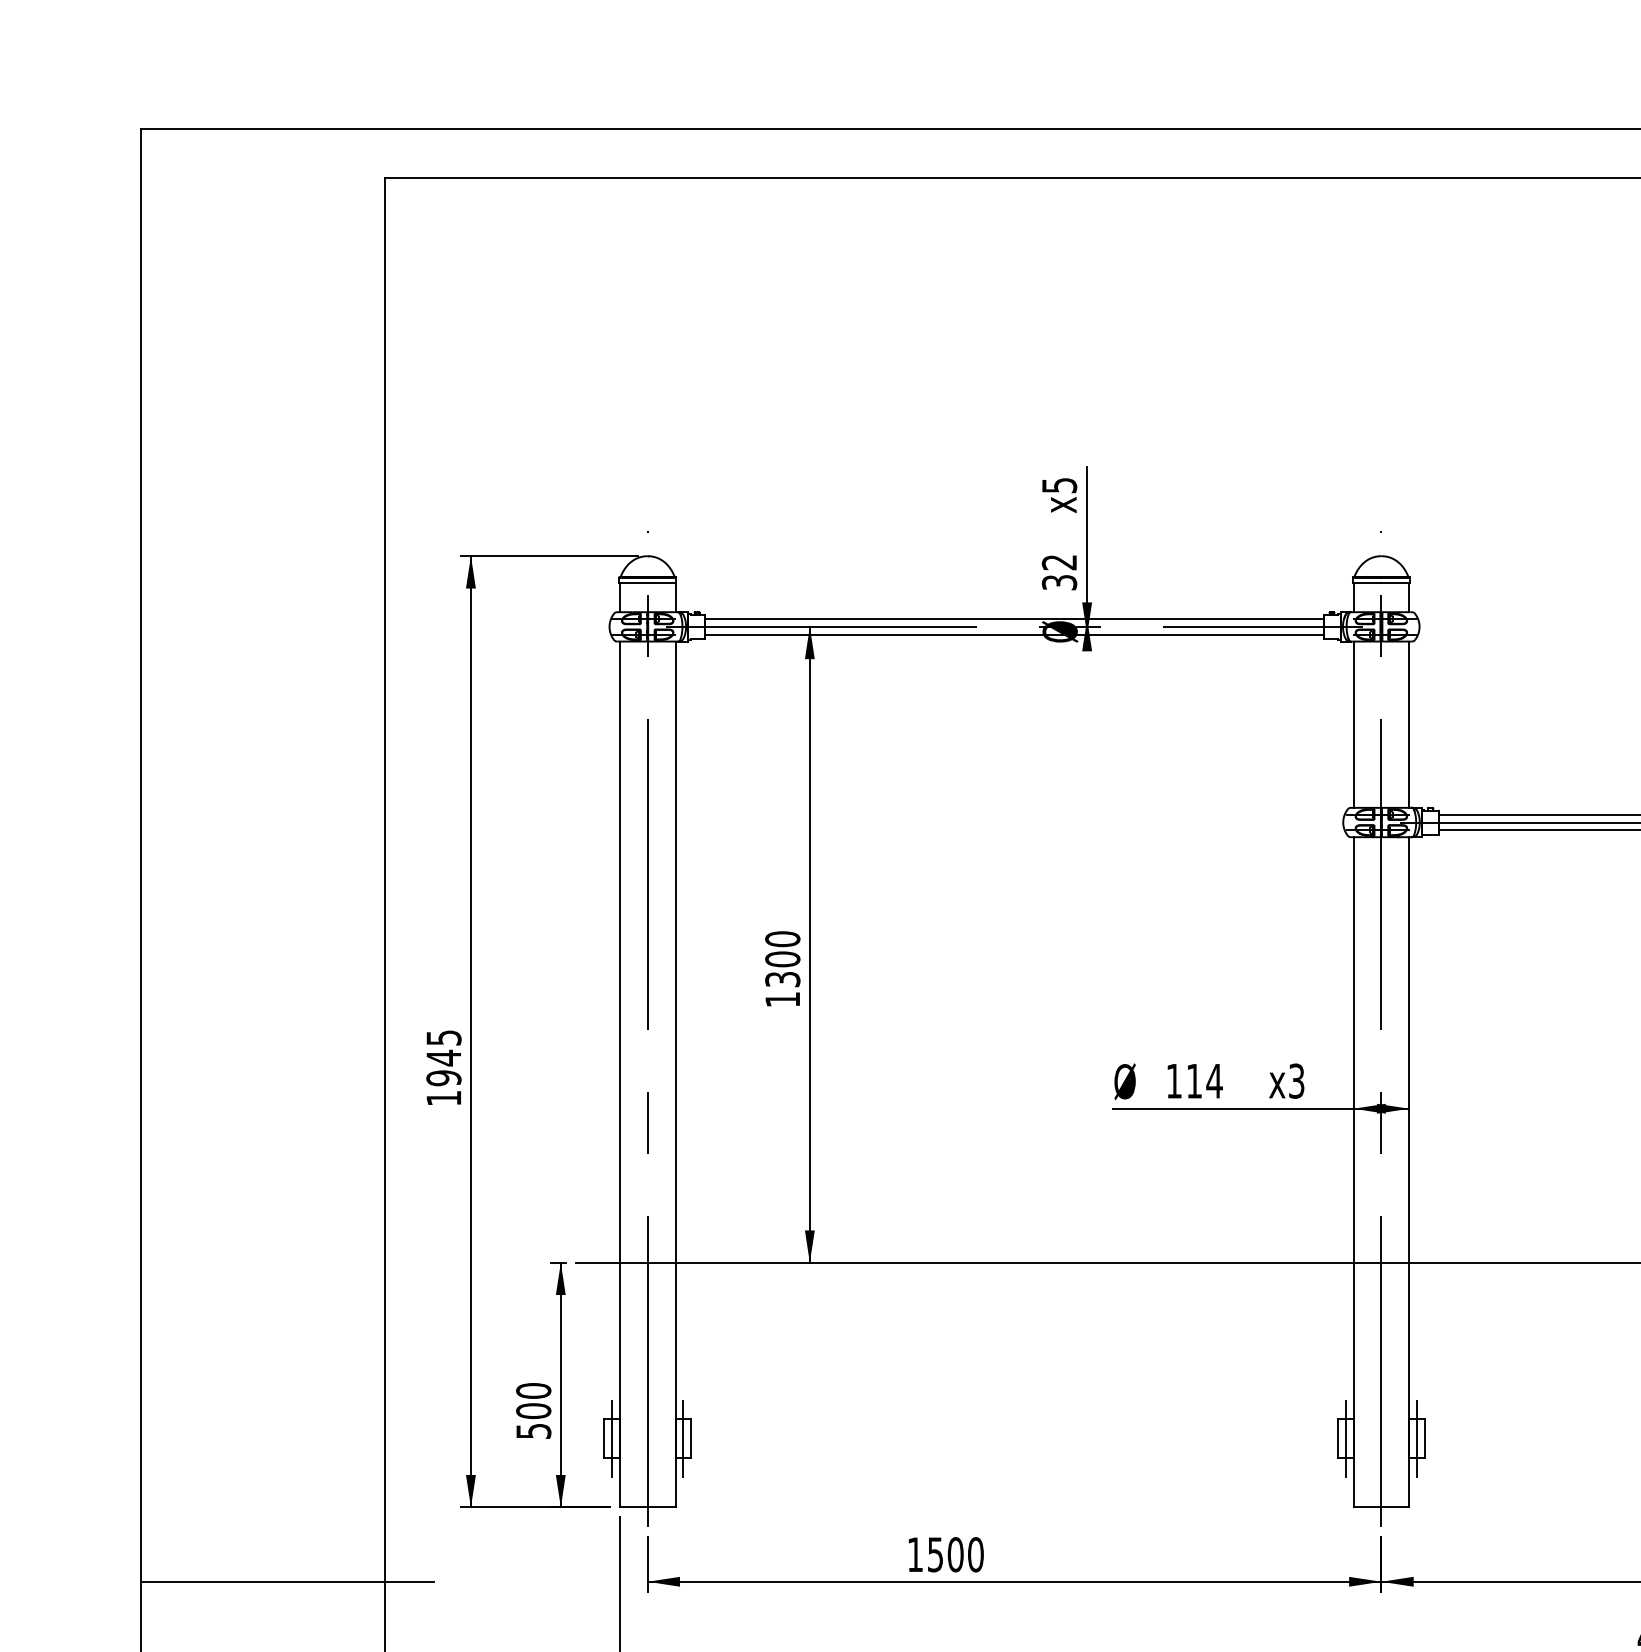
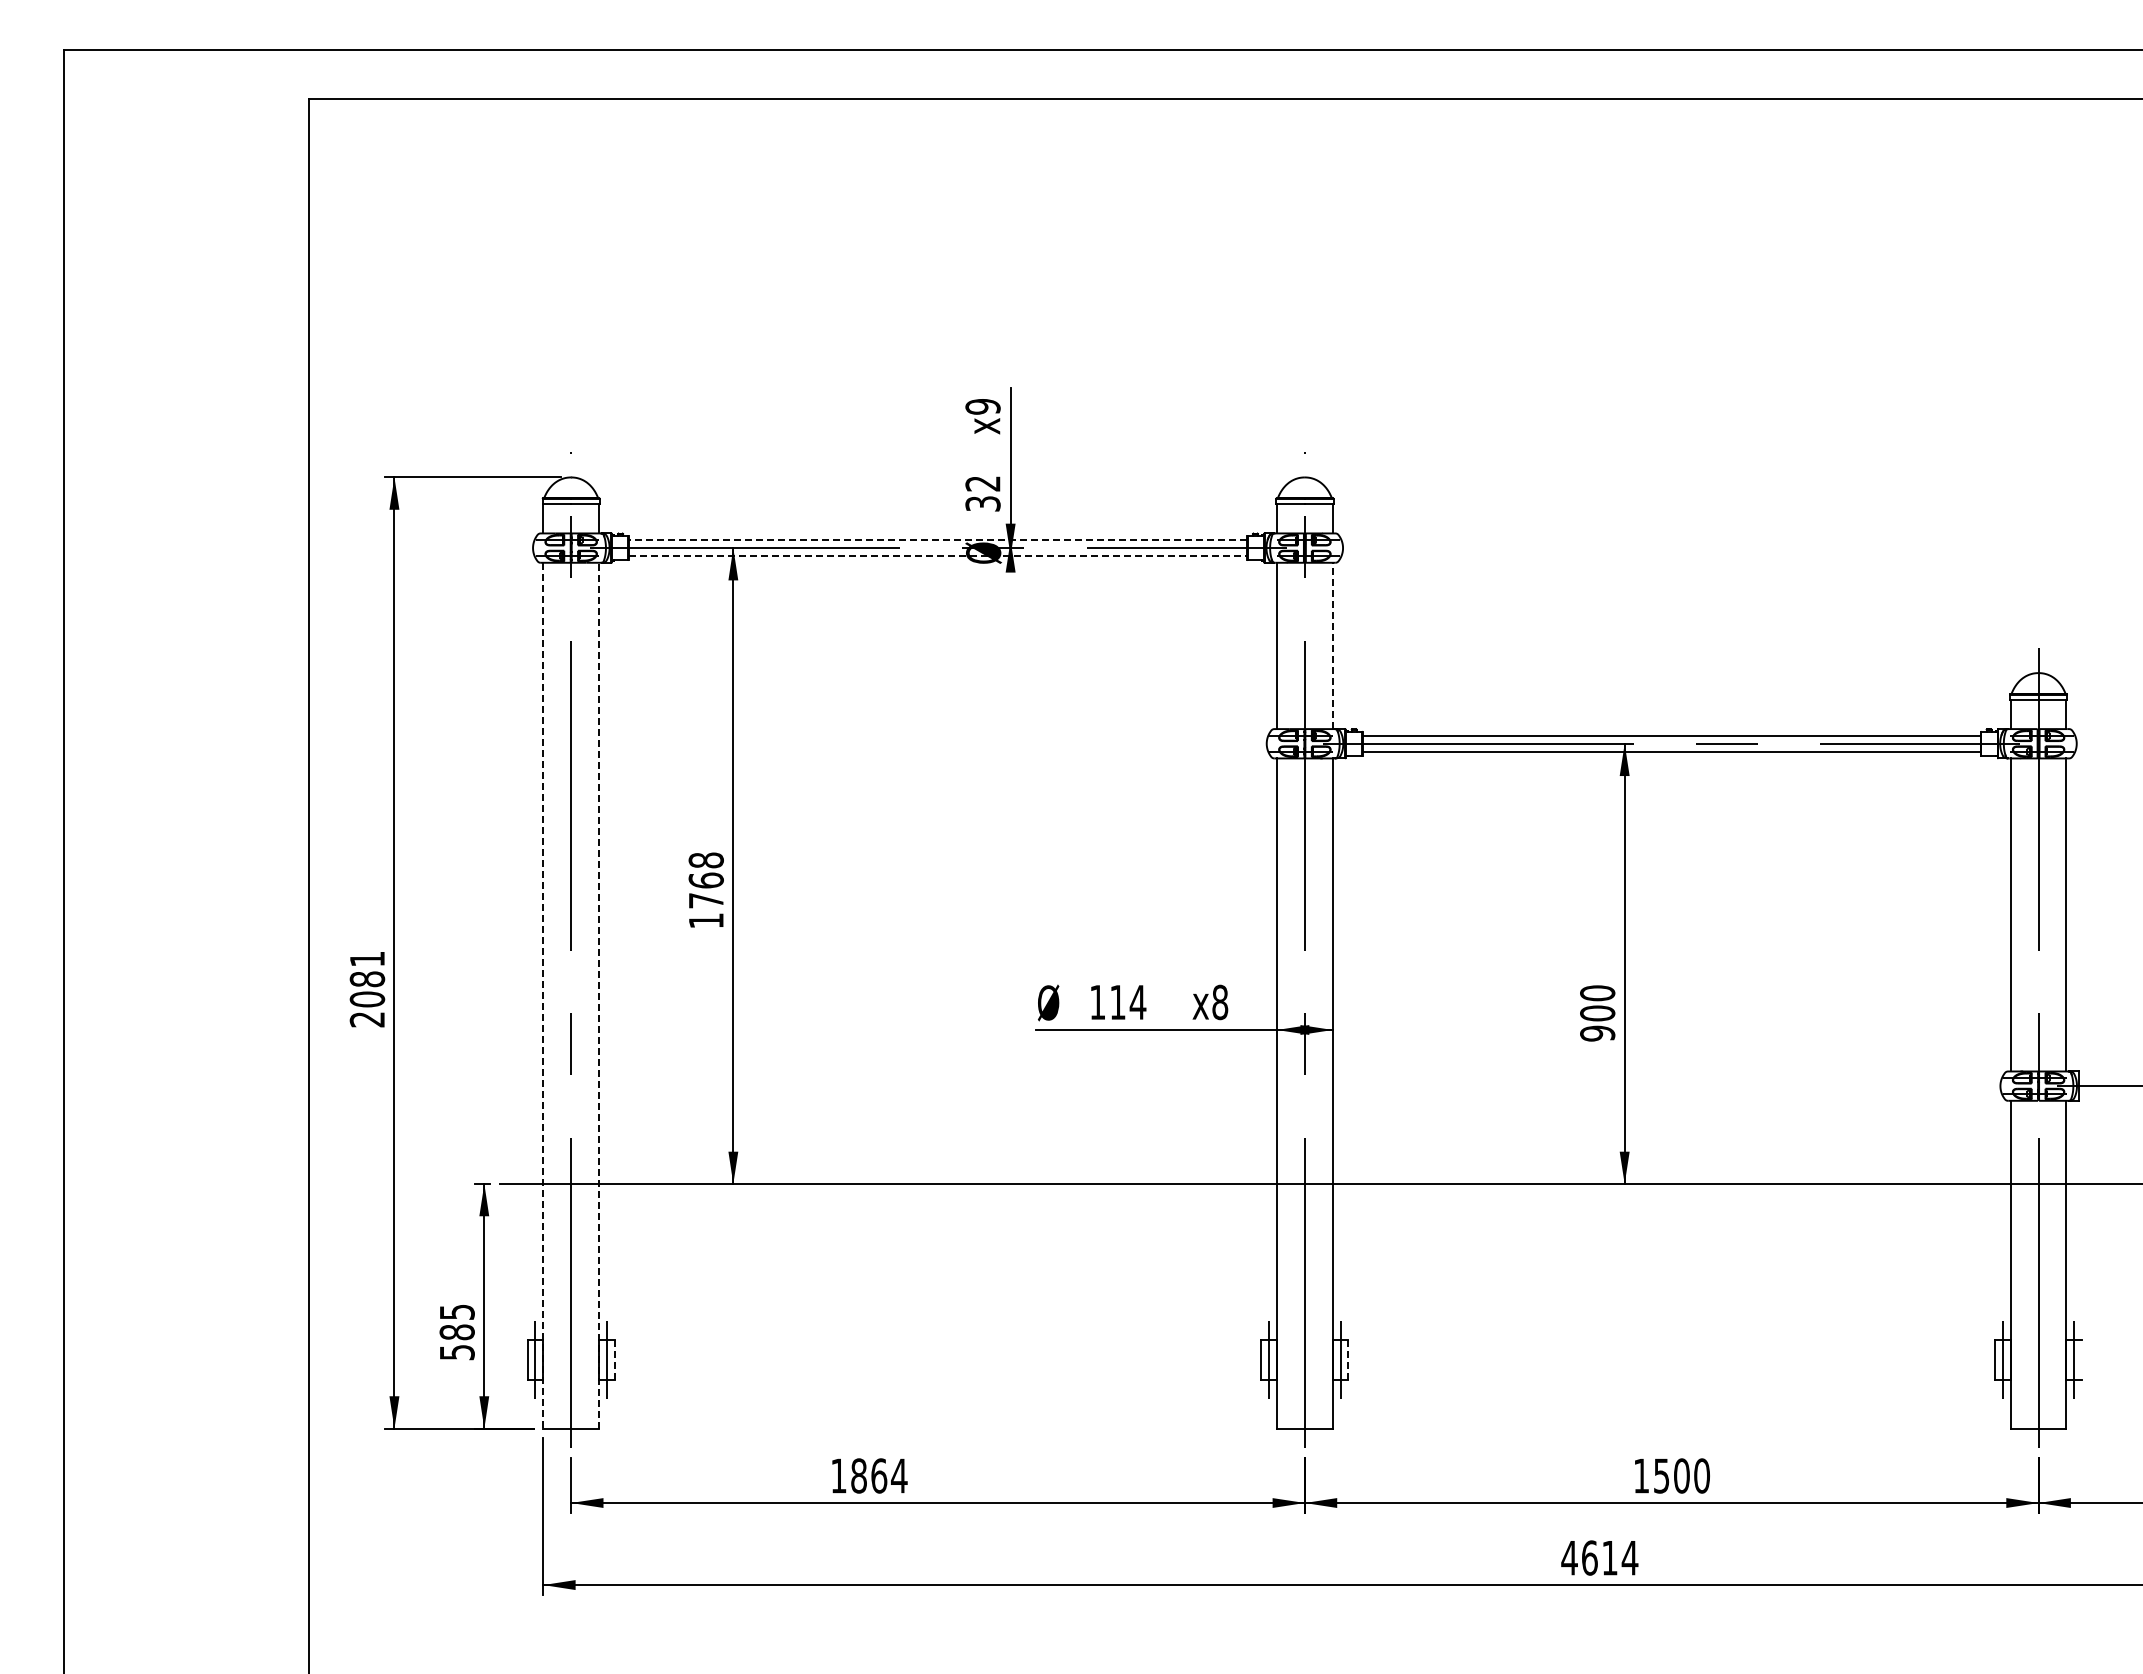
text: (1059, 485) -> (982, 406), x5 -> x9
line: (1014, 619) -> (937, 540), solid -> dashed
line: (1015, 634) -> (938, 555), solid -> dashed
line: (1409, 724) -> (1332, 645), solid -> dashed
text: (782, 959) -> (705, 880), 1300 -> 1768
text: (444, 1068) -> (367, 989), 1945 -> 2081
line: (620, 1074) -> (543, 995), solid -> dashed
line: (676, 1074) -> (599, 995), solid -> dashed
text: (1297, 1081) -> (1220, 1002), x3 -> x8
text: (533, 1401) -> (456, 1322), 500 -> 585
line: (691, 1439) -> (614, 1360), solid -> dashed
line: (1425, 1439) -> (1348, 1360), solid -> dashed
text: (956, 1554) -> (879, 1475), 1500 -> 1864
line: (287, 1581) -> (210, 1502), removed

